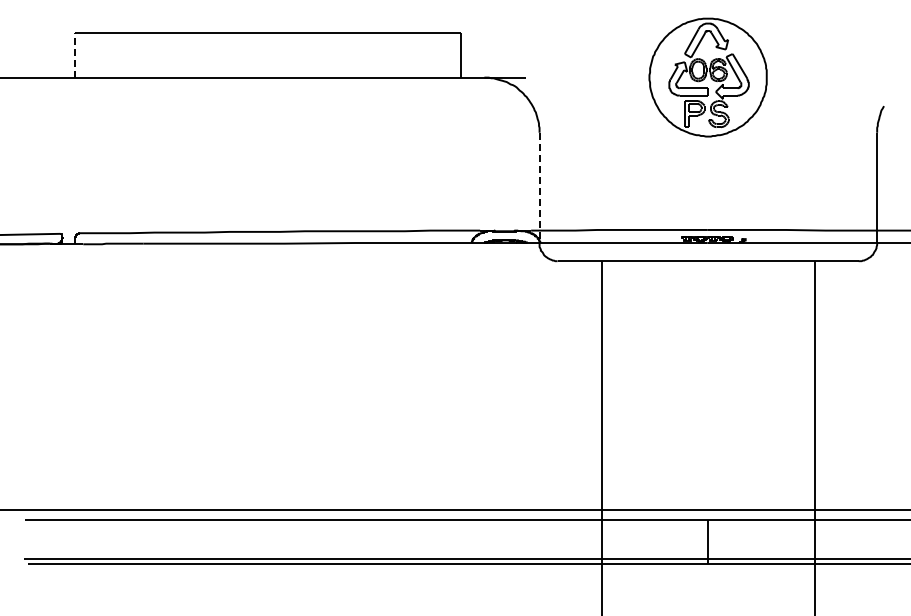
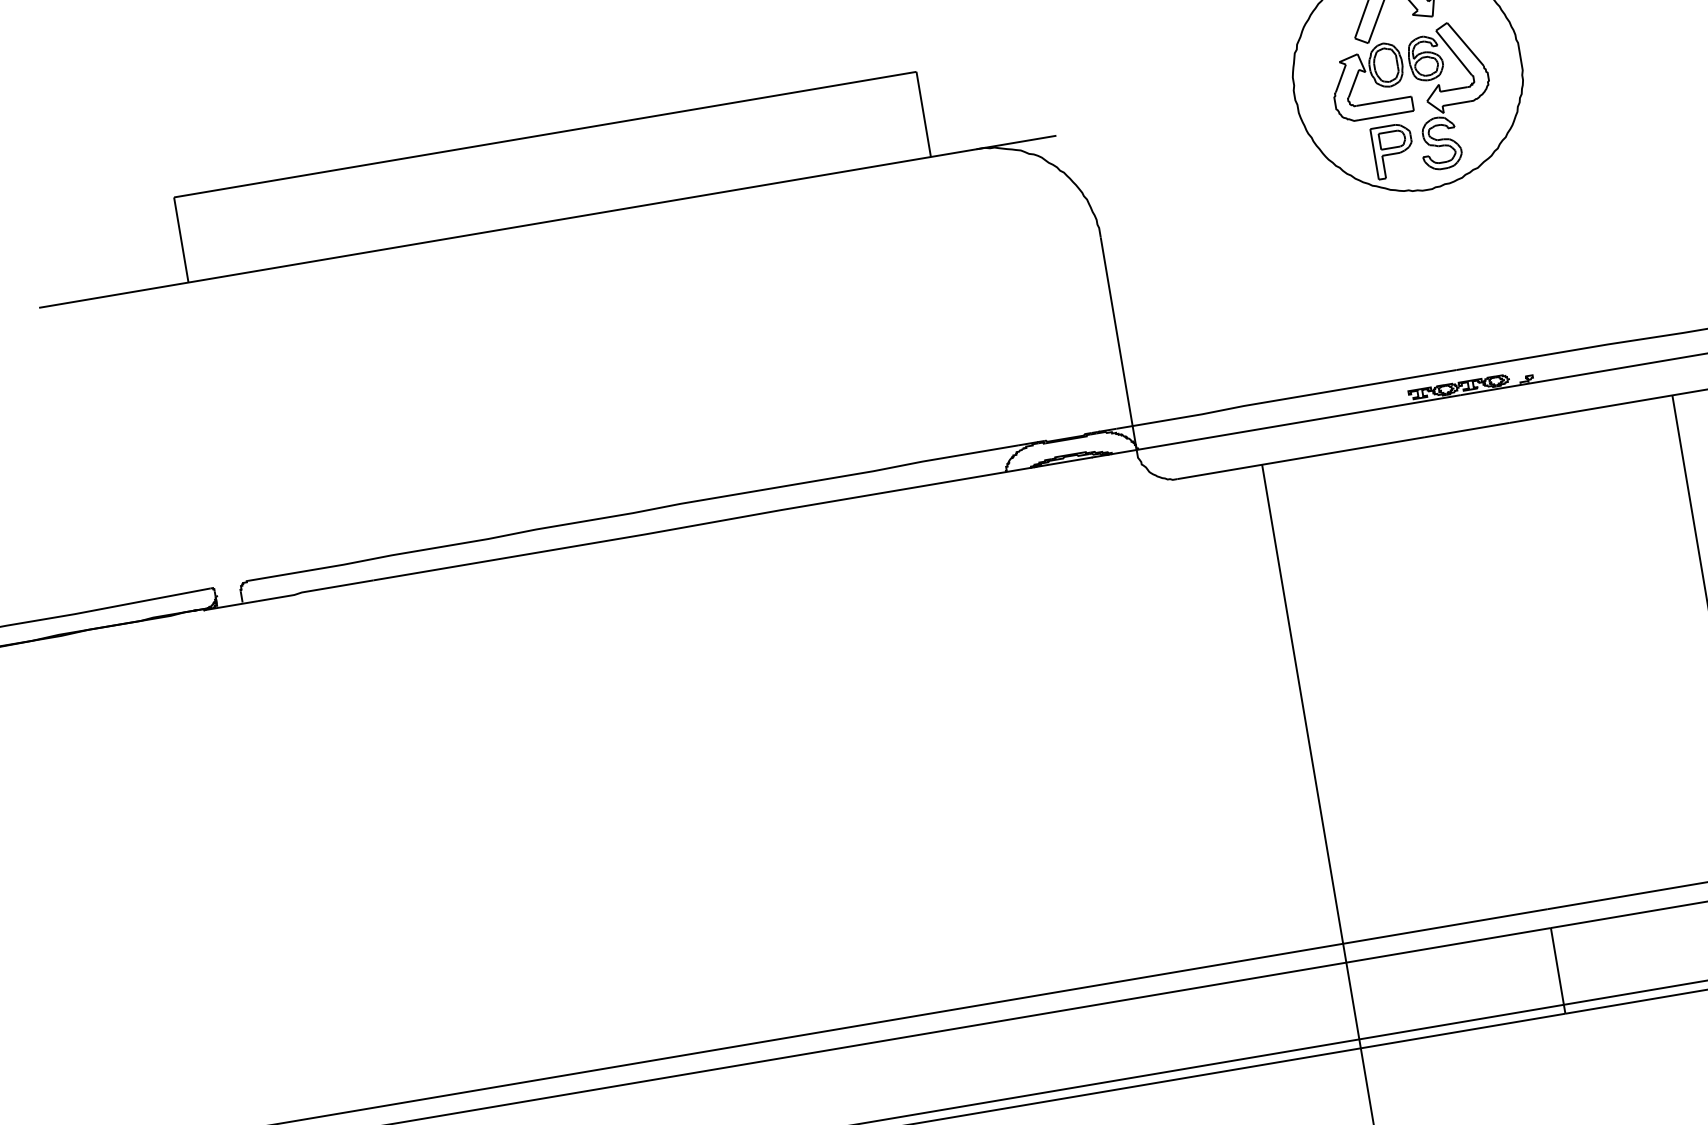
line: (75, 55) -> (181, 239), dashed -> solid
line: (539, 187) -> (1118, 343), dashed -> solid

